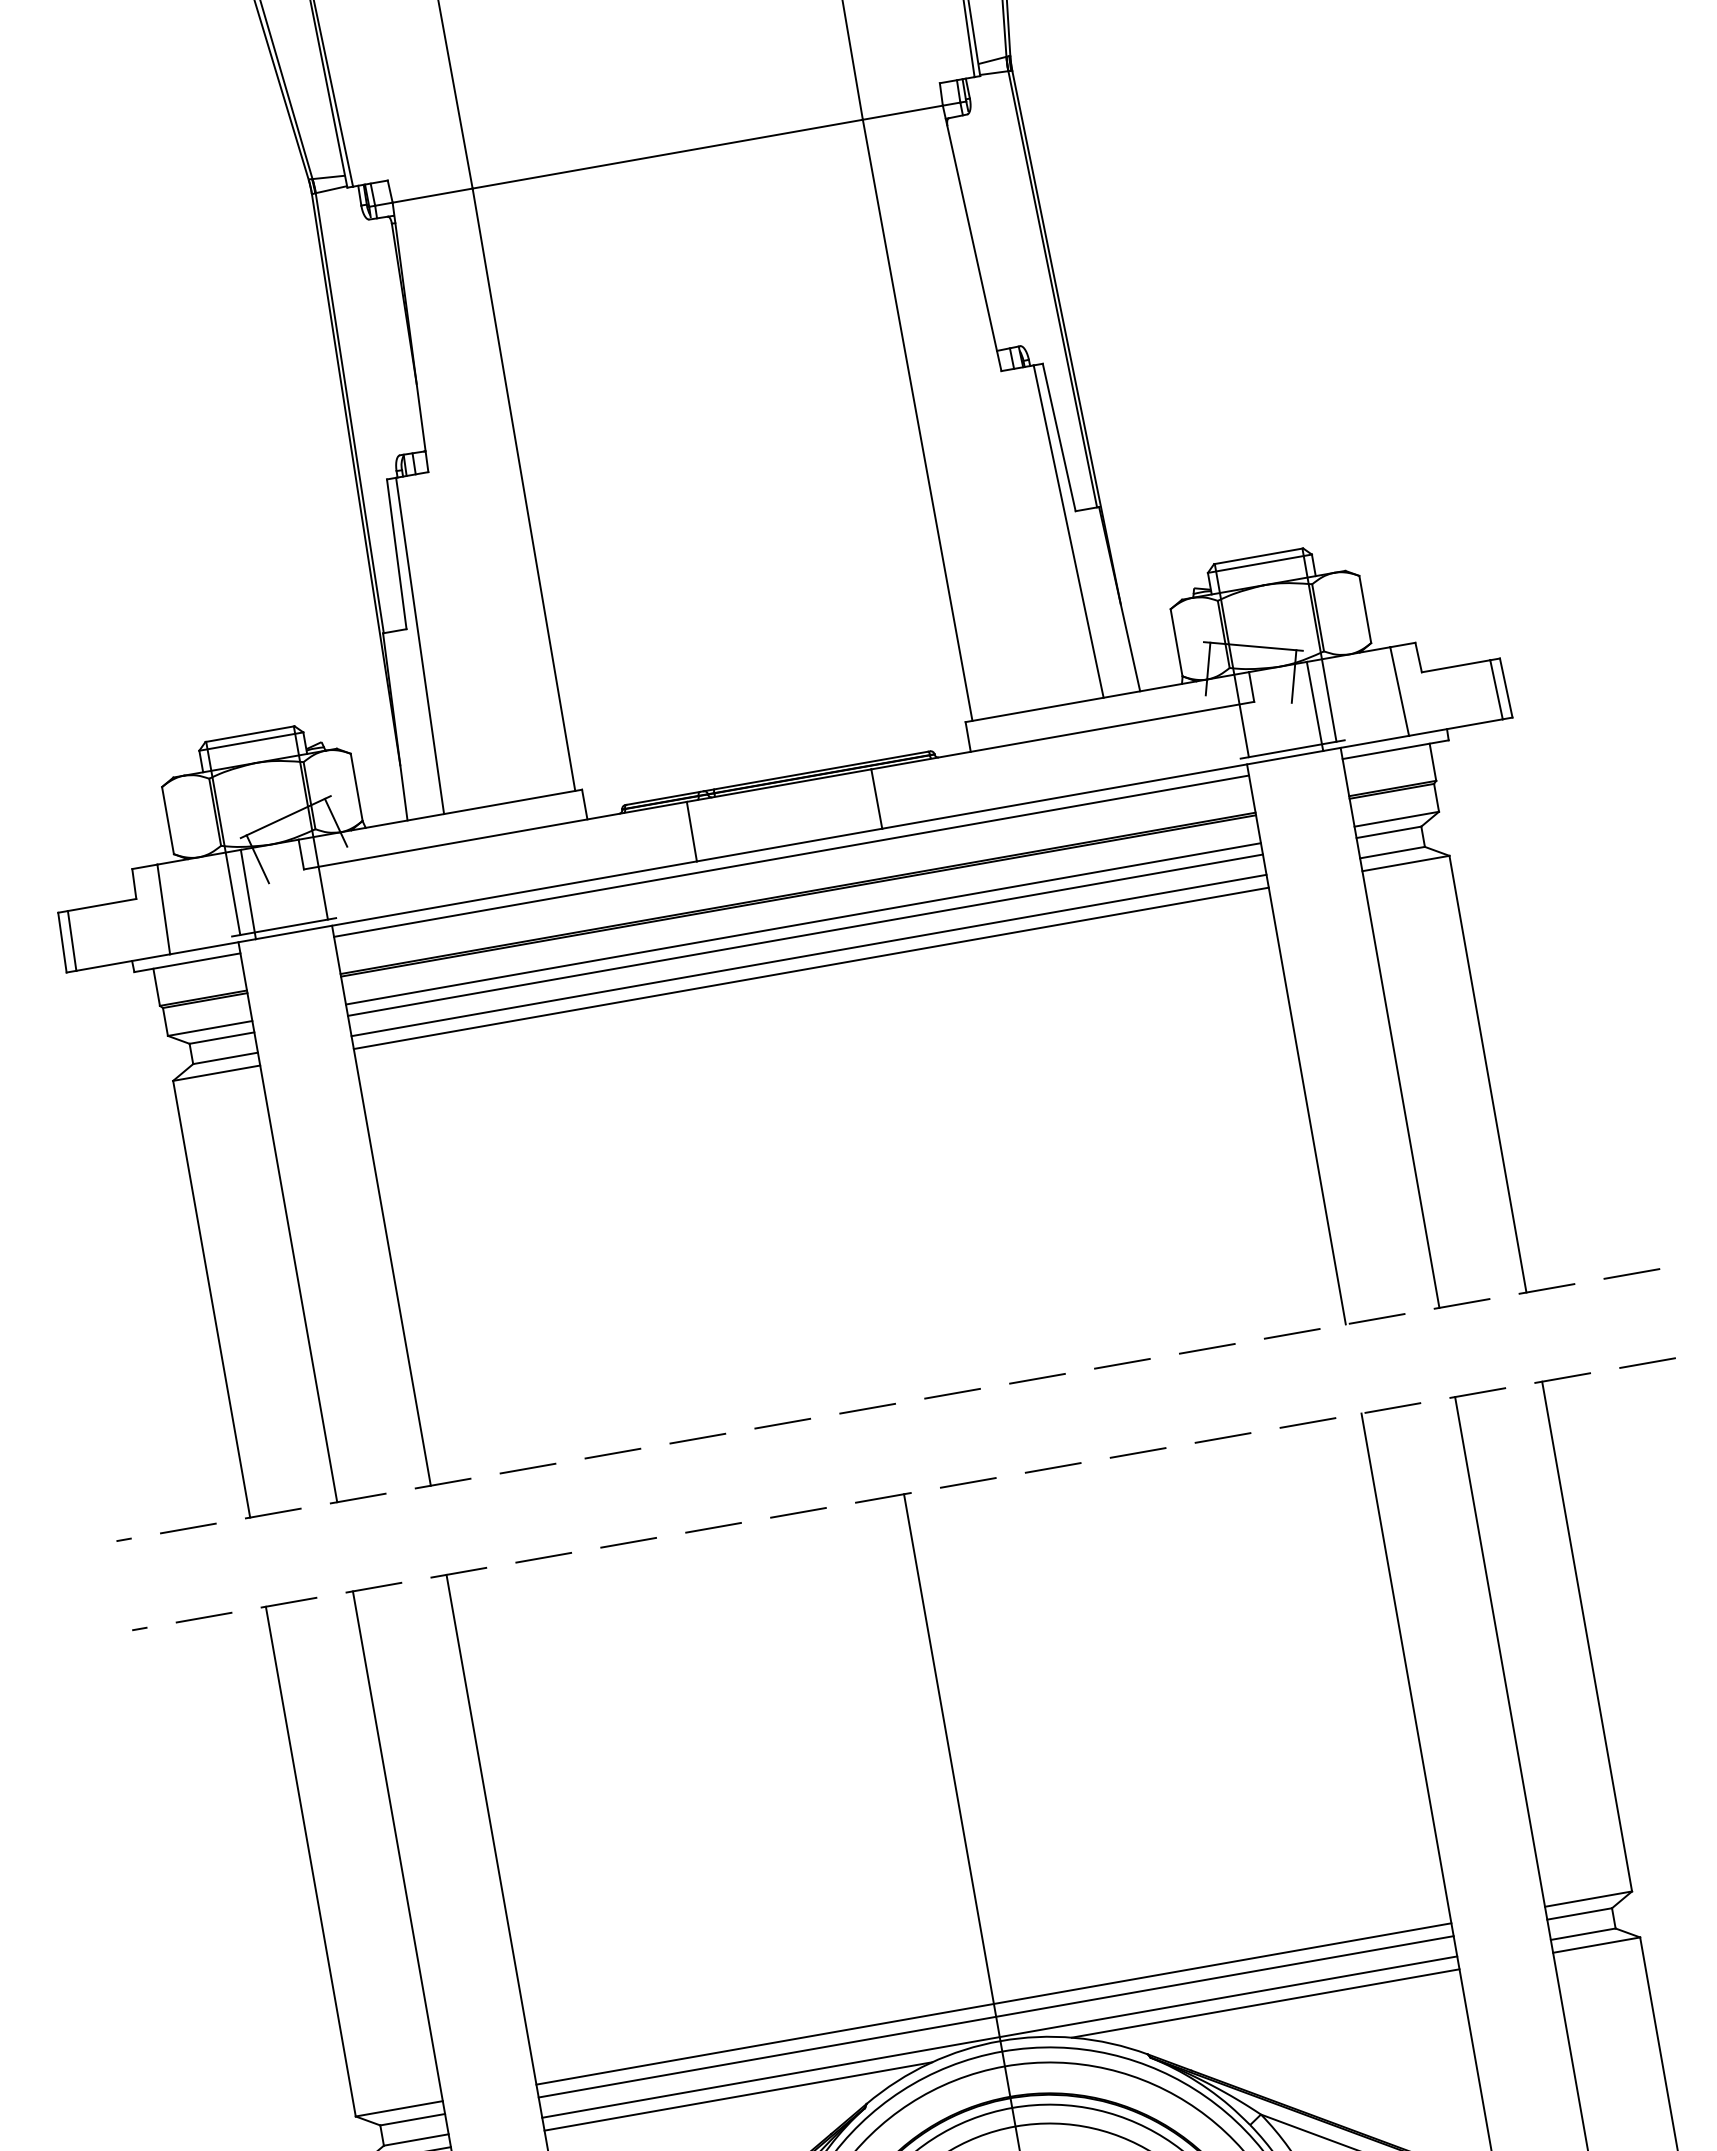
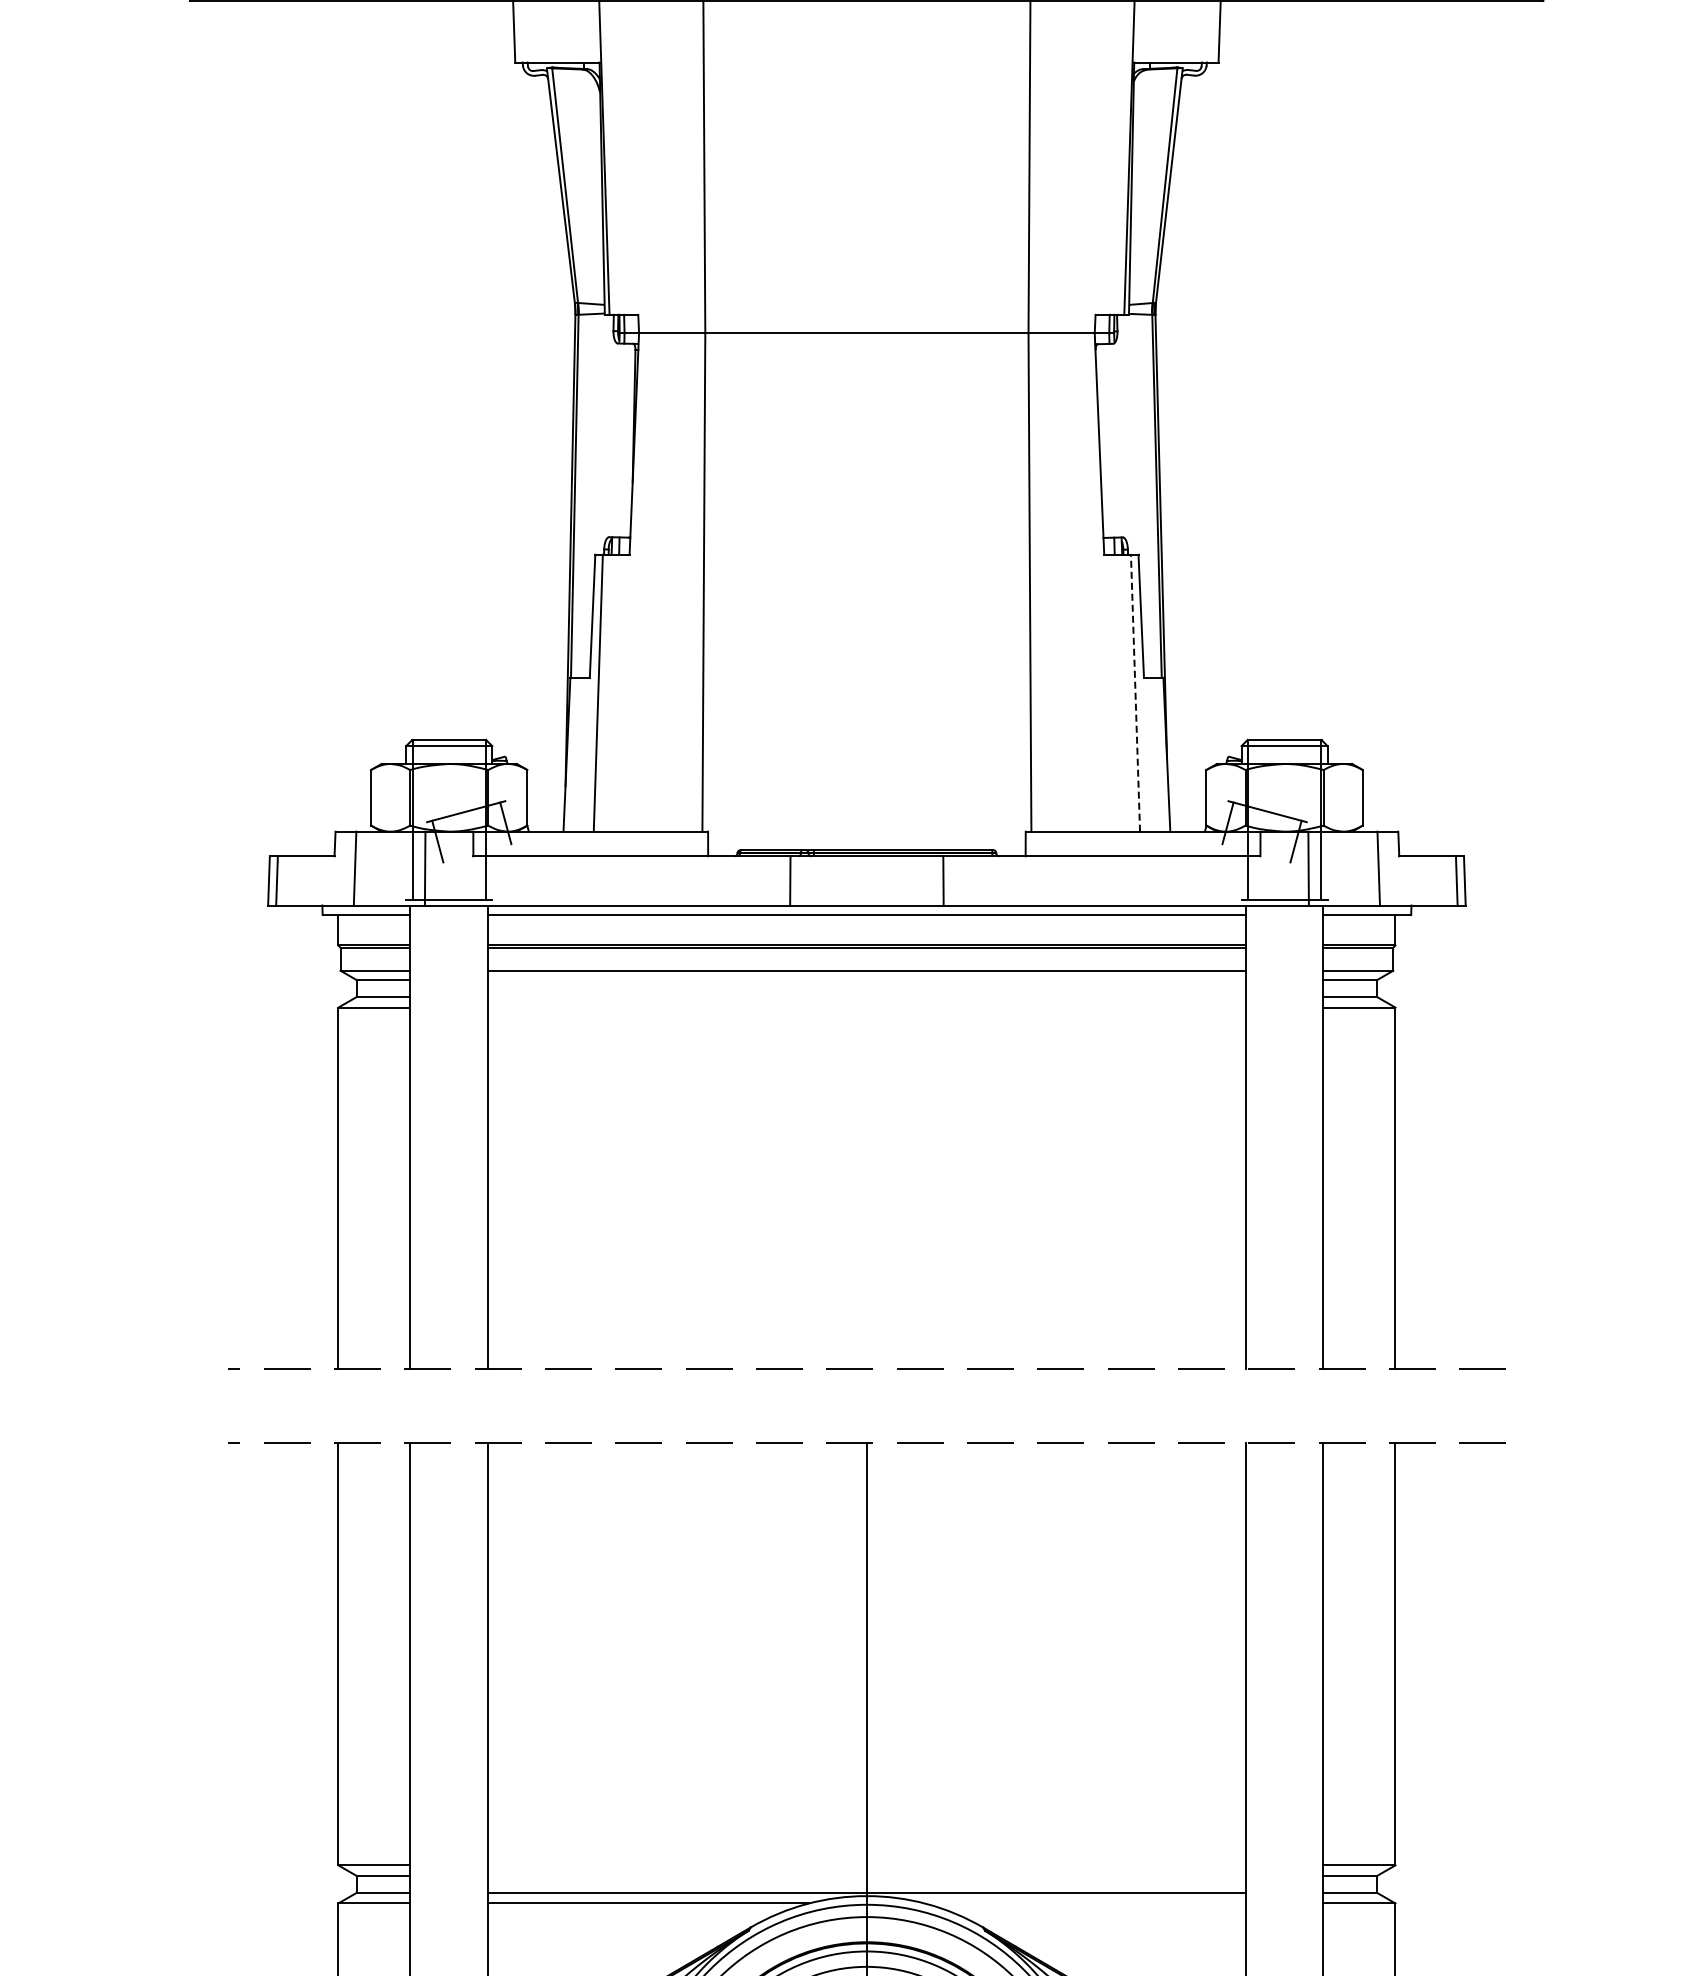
line: (1068, 531) -> (1135, 693), solid -> dashed
line: (805, 935) -> (866, 980), removed
line: (808, 955) -> (866, 996), removed
line: (810, 968) -> (866, 1007), removed
line: (1264, 2003) -> (1084, 1903), removed
line: (993, 2004) -> (866, 1865), removed
line: (995, 2017) -> (866, 1876), removed

